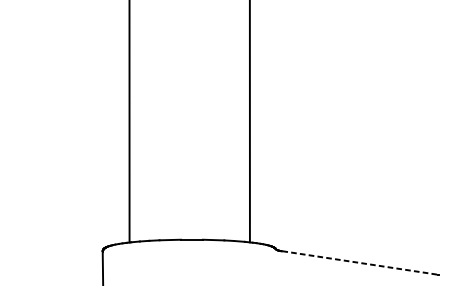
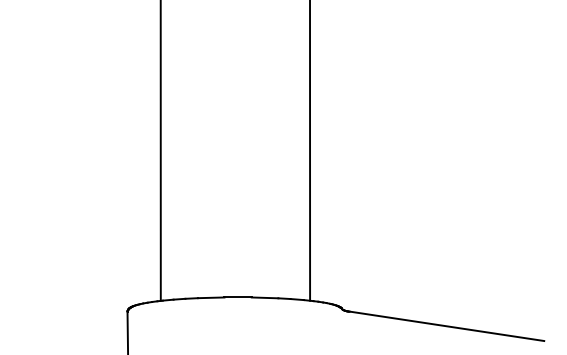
line: (360, 263) -> (447, 326), dashed -> solid

